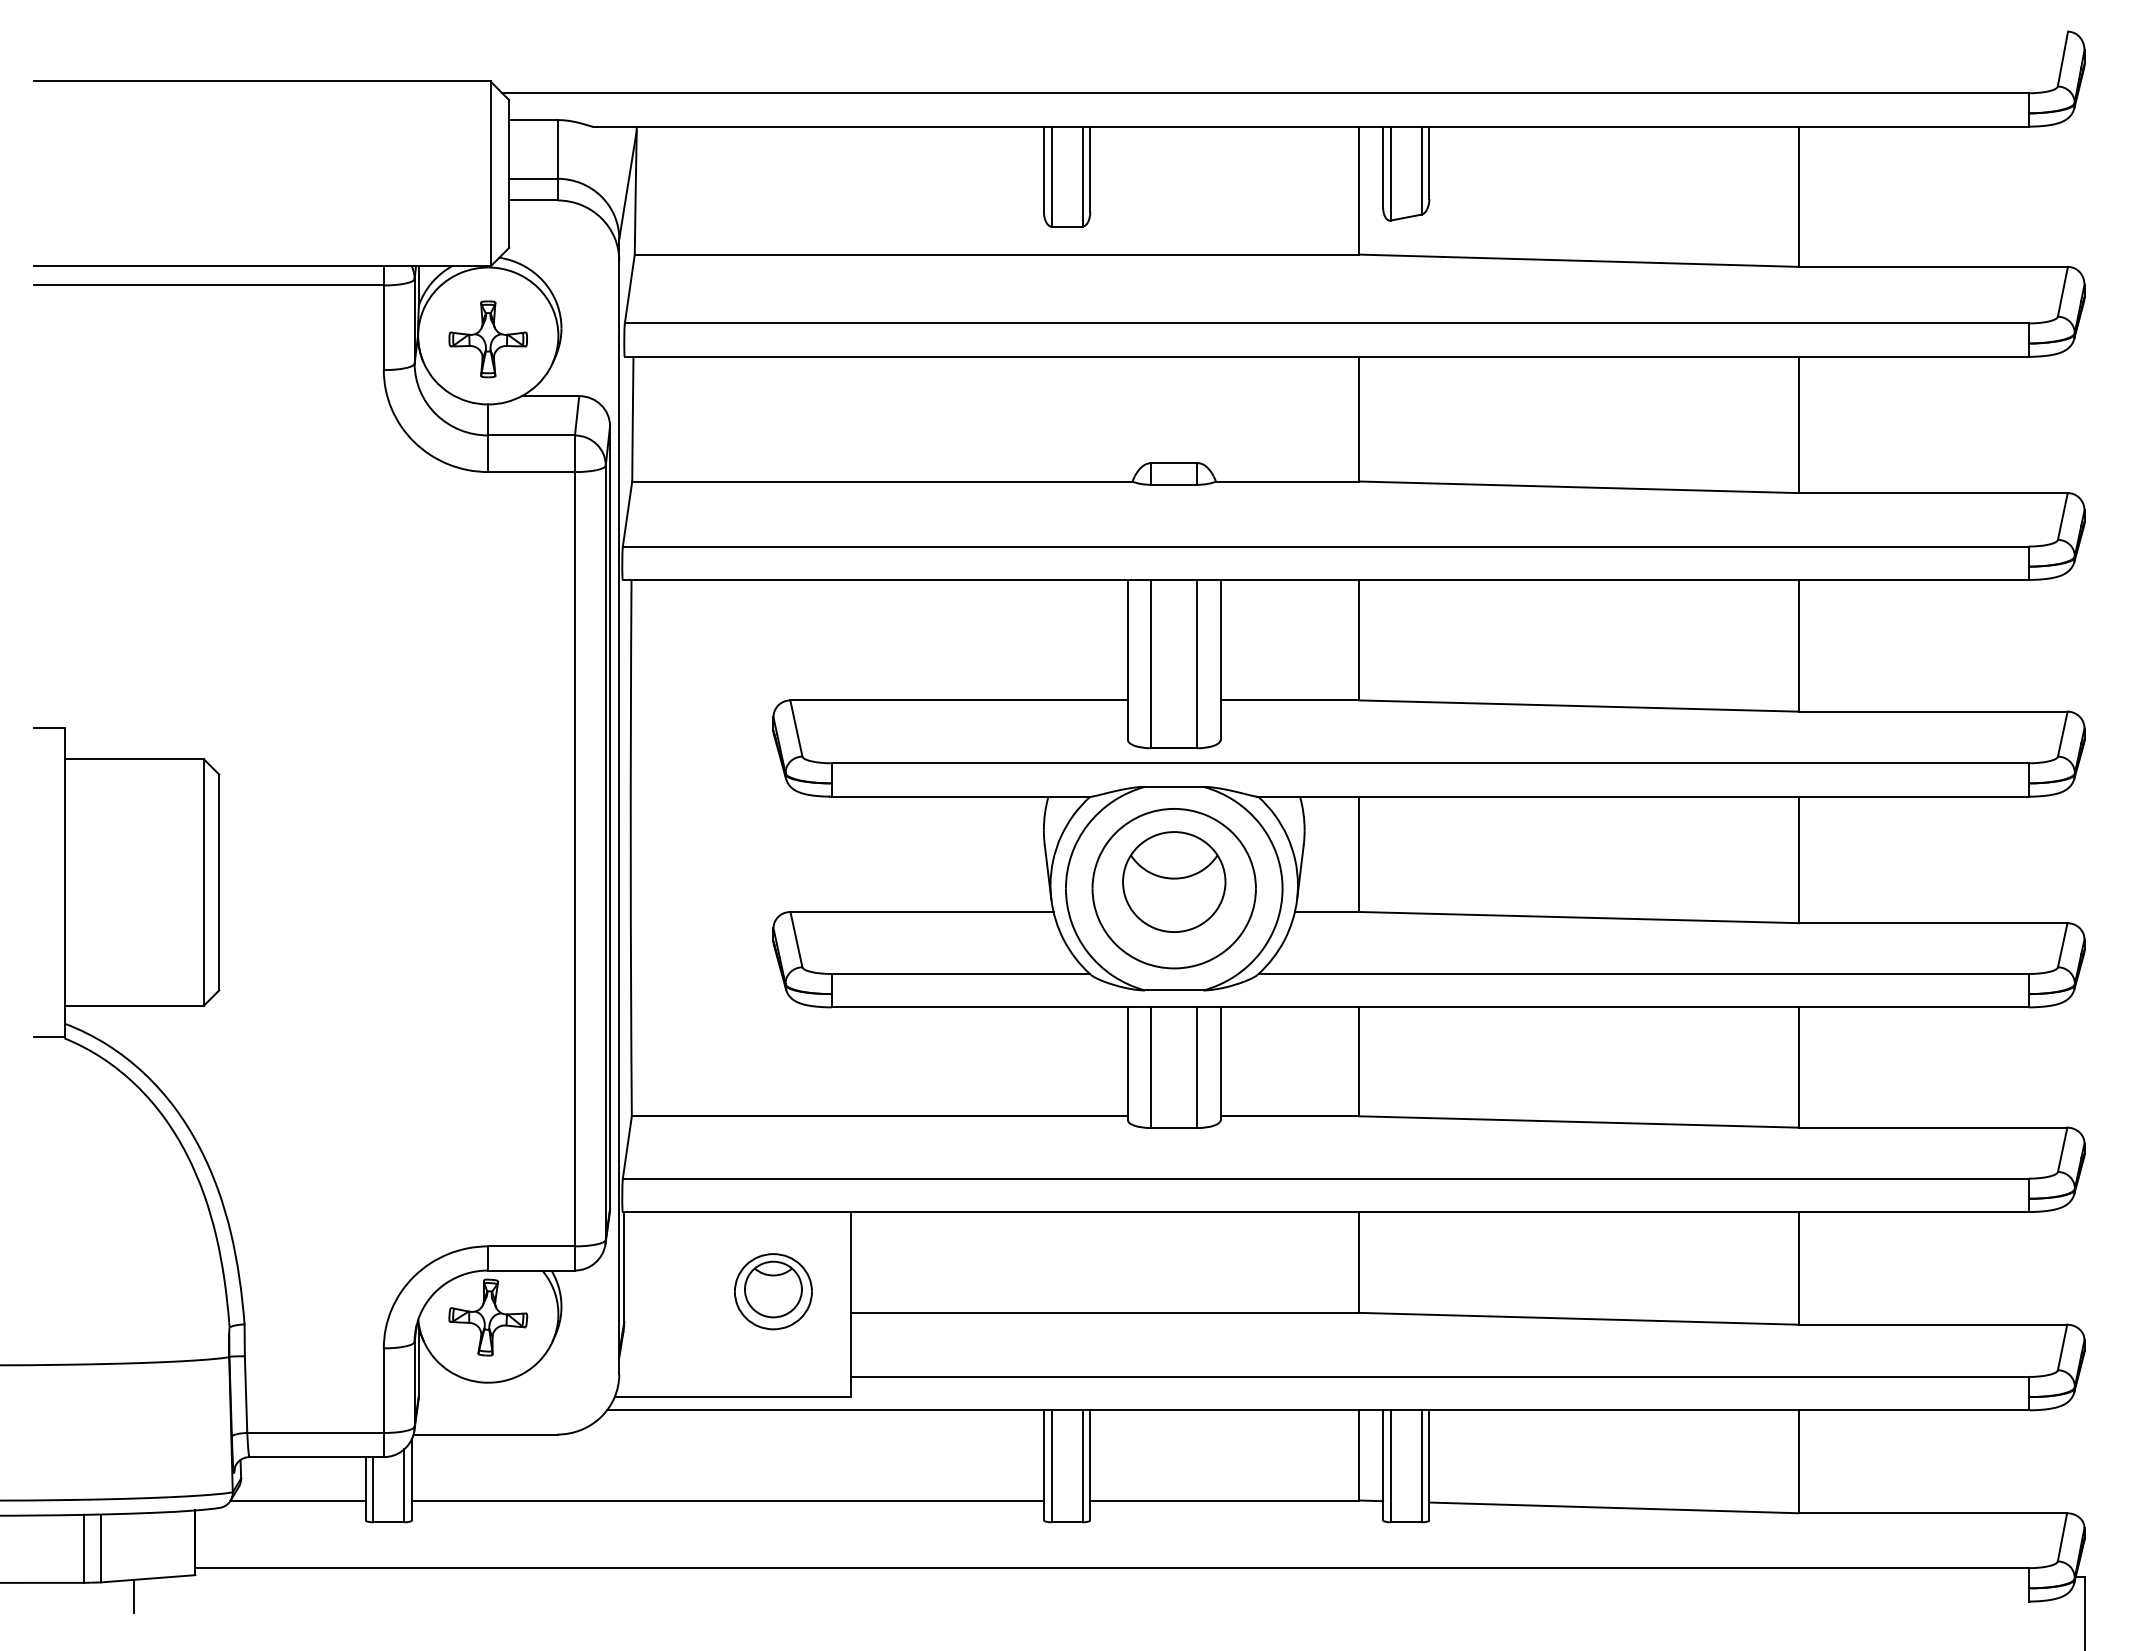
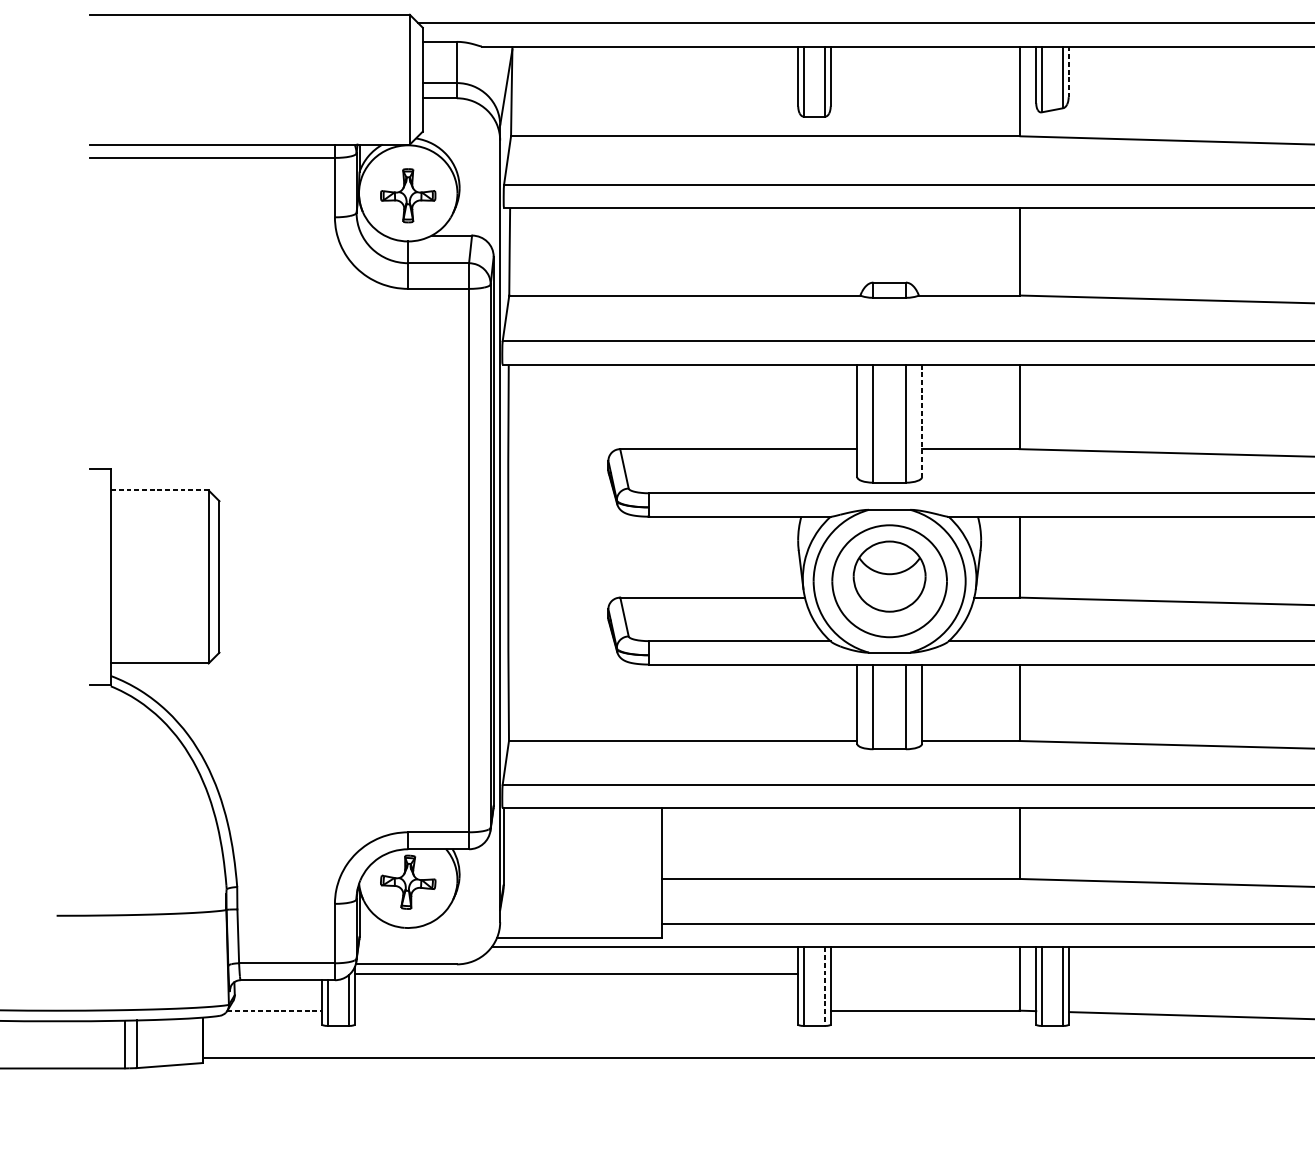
line: (1429, 163) -> (1068, 72), solid -> dashed
line: (1220, 660) -> (922, 421), solid -> dashed
line: (133, 759) -> (159, 490), solid -> dashed
part: (773, 1291) -> (608, 863), removed
line: (1082, 1466) -> (825, 986), solid -> dashed
line: (298, 1500) -> (275, 1010), solid -> dashed
line: (727, 1500) -> (576, 974), moved
line: (133, 1596) -> (159, 1078), removed

